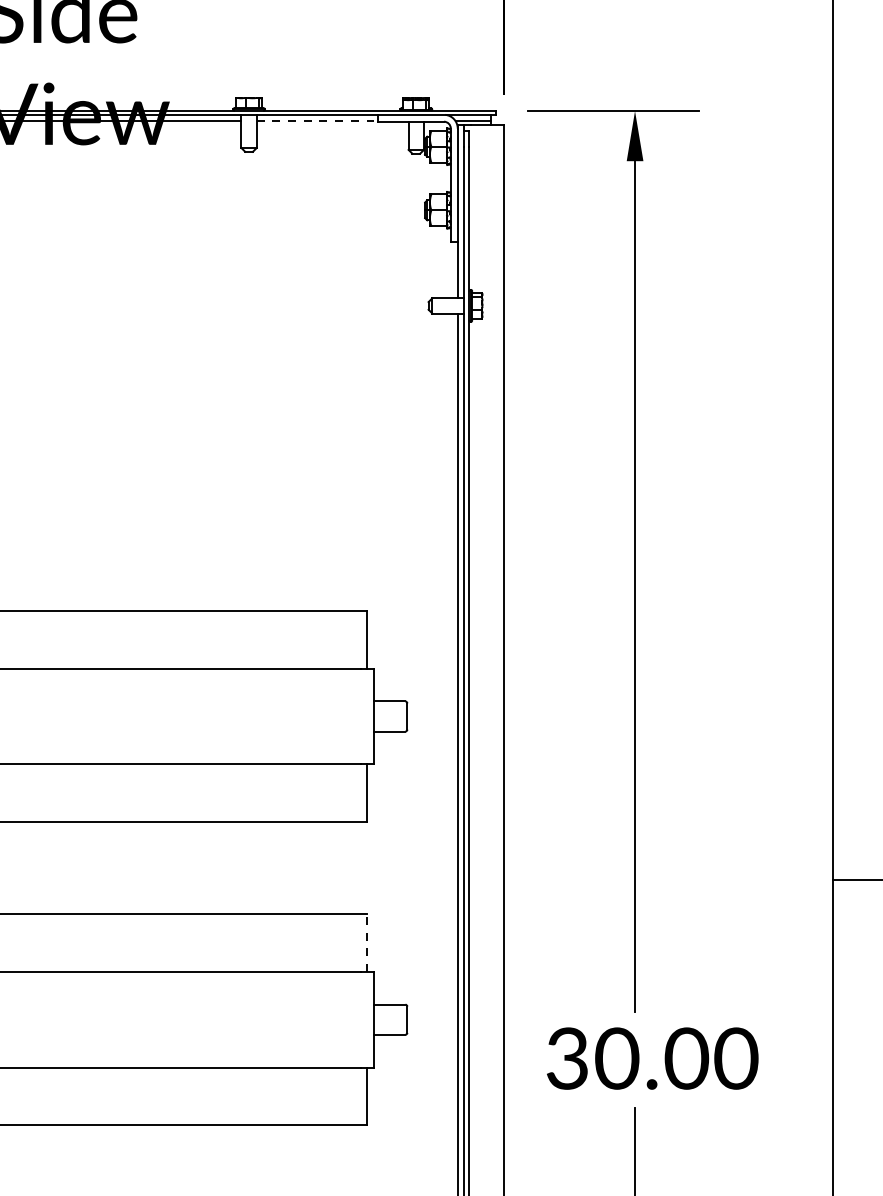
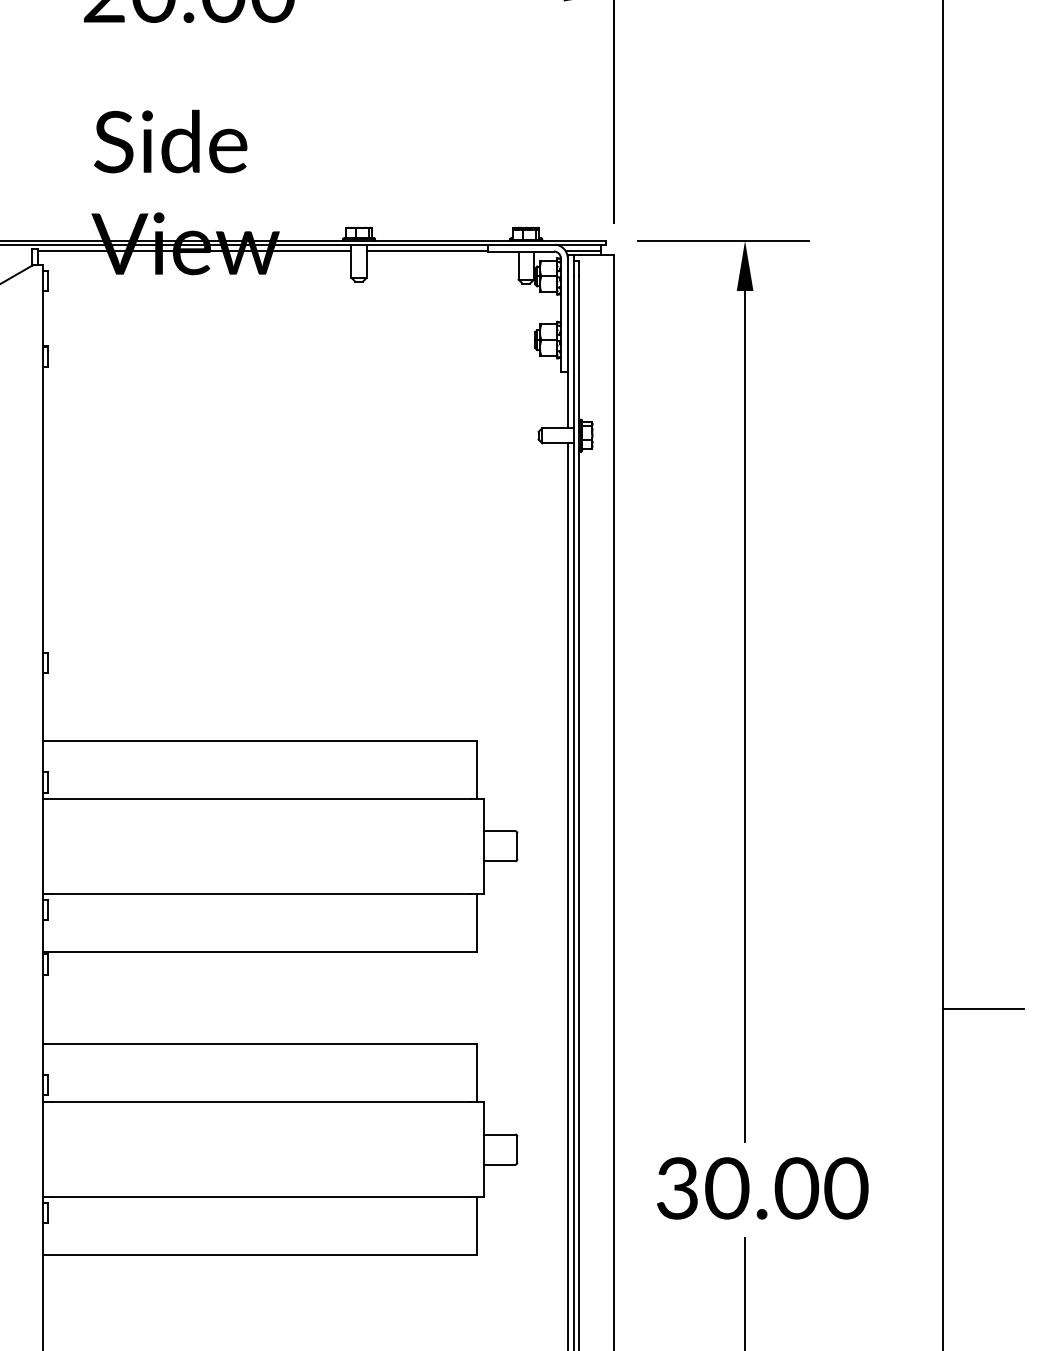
line: (317, 121) -> (427, 251), dashed -> solid
line: (367, 942) -> (477, 1072), dashed -> solid

